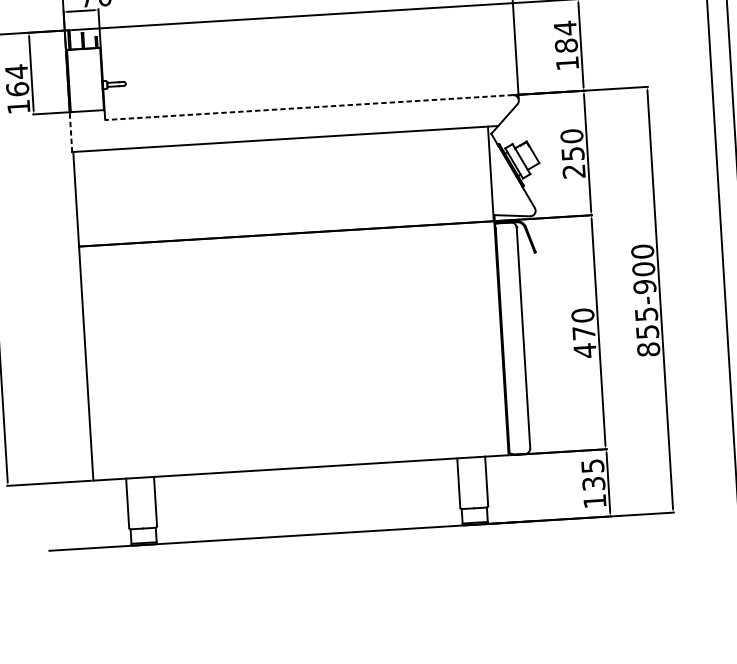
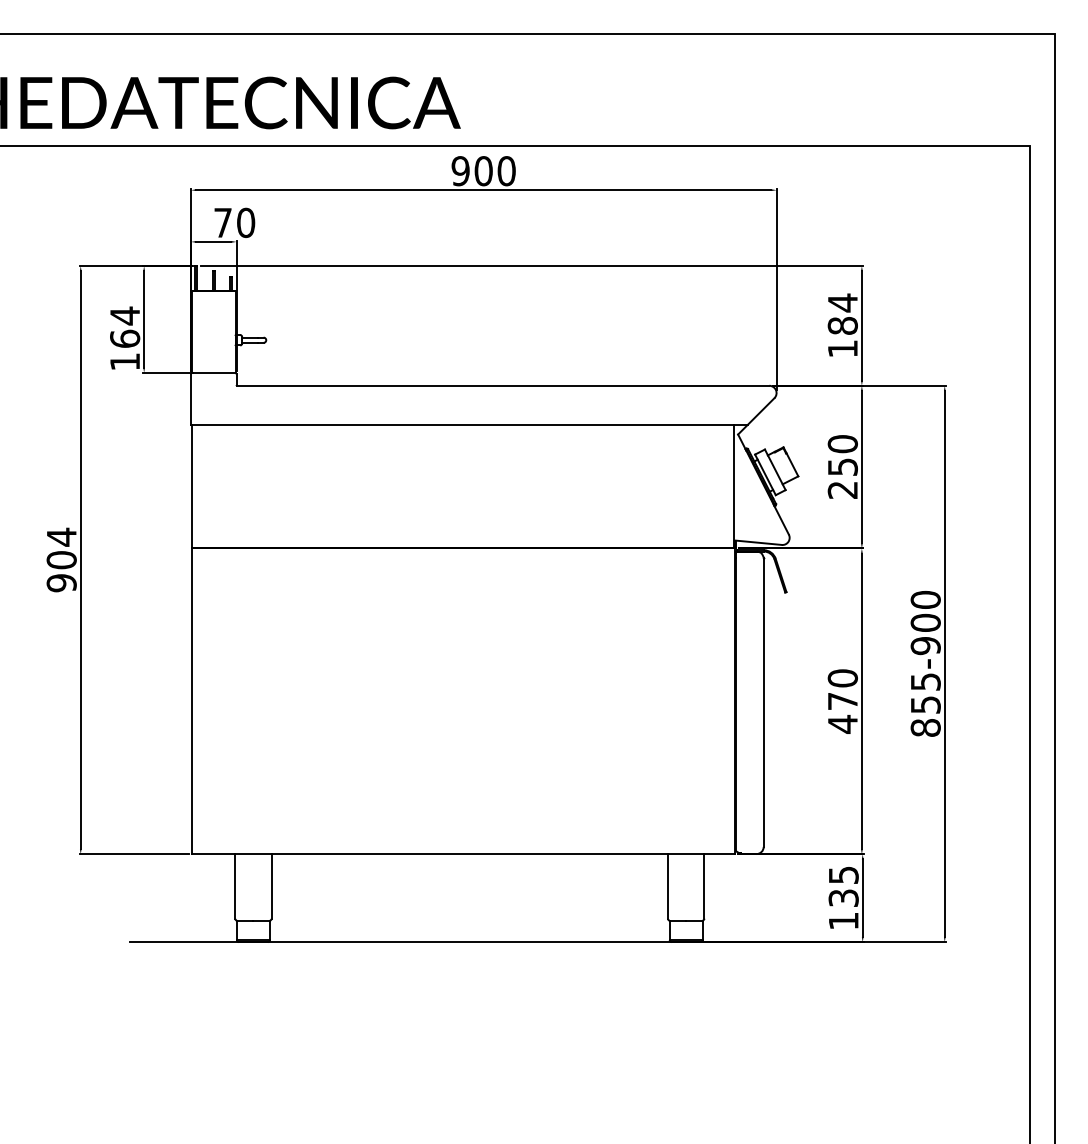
line: (309, 107) -> (503, 385), dashed -> solid
line: (70, 133) -> (190, 400), dashed -> solid

